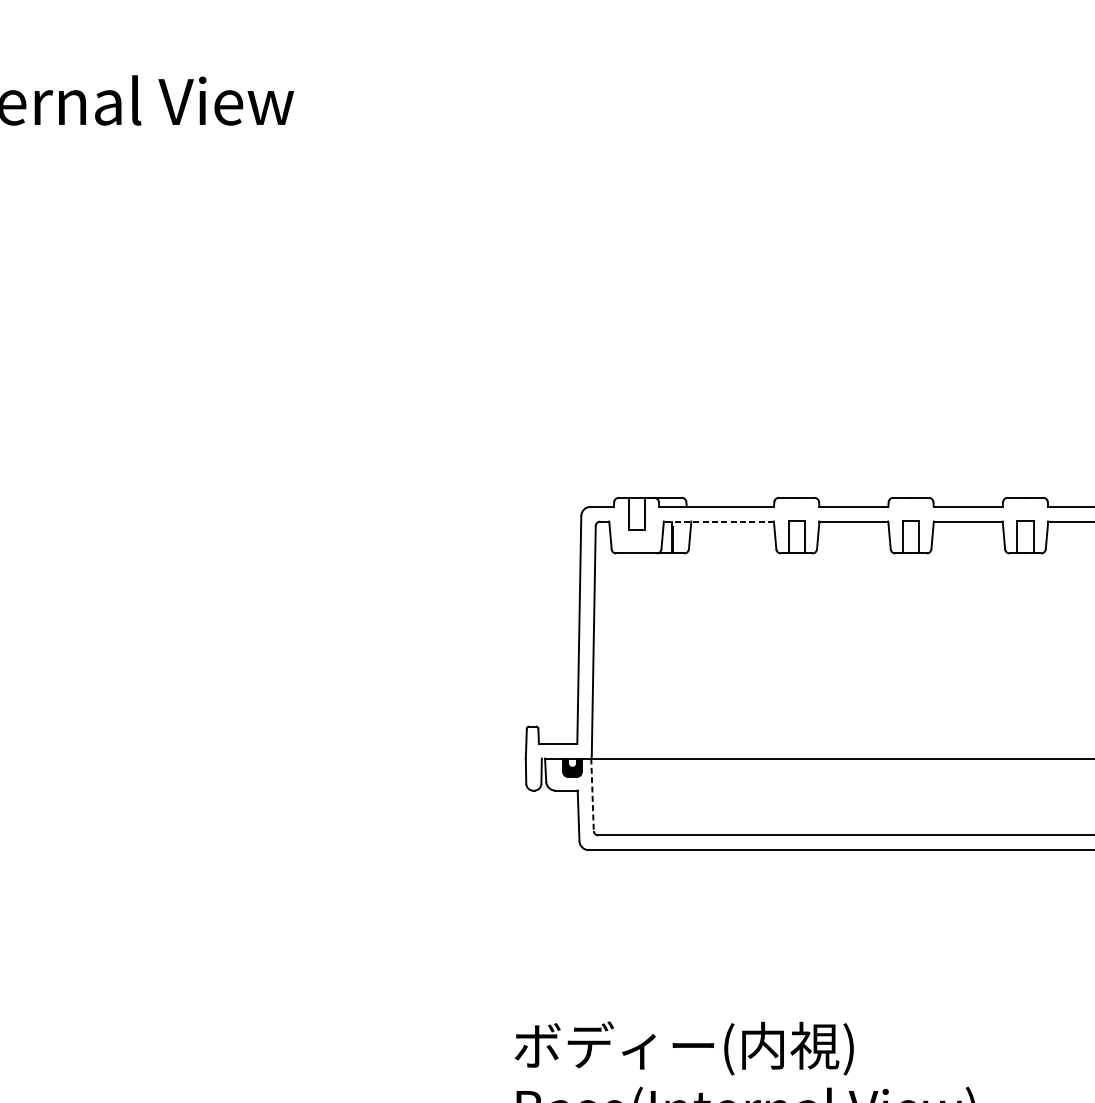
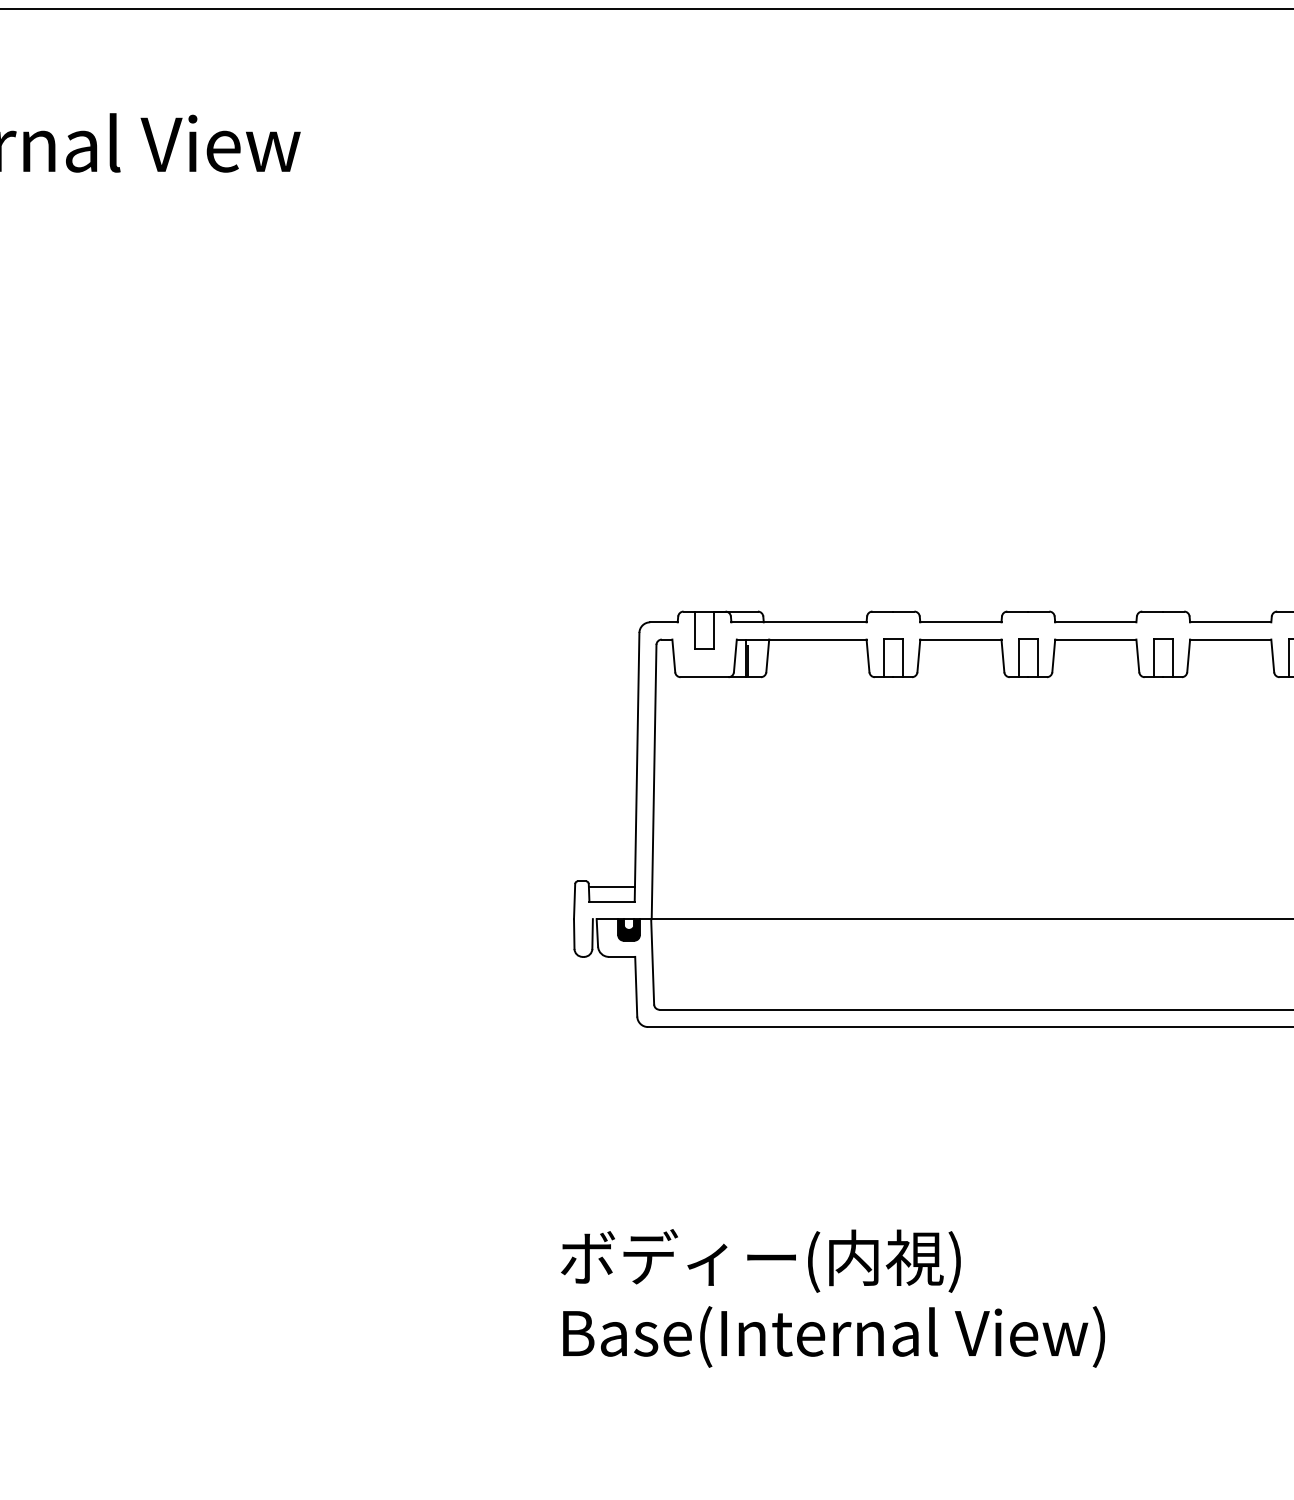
line: (718, 521) -> (801, 639), dashed -> solid
line: (557, 730) -> (611, 886), added
line: (592, 794) -> (652, 961), dashed -> solid

